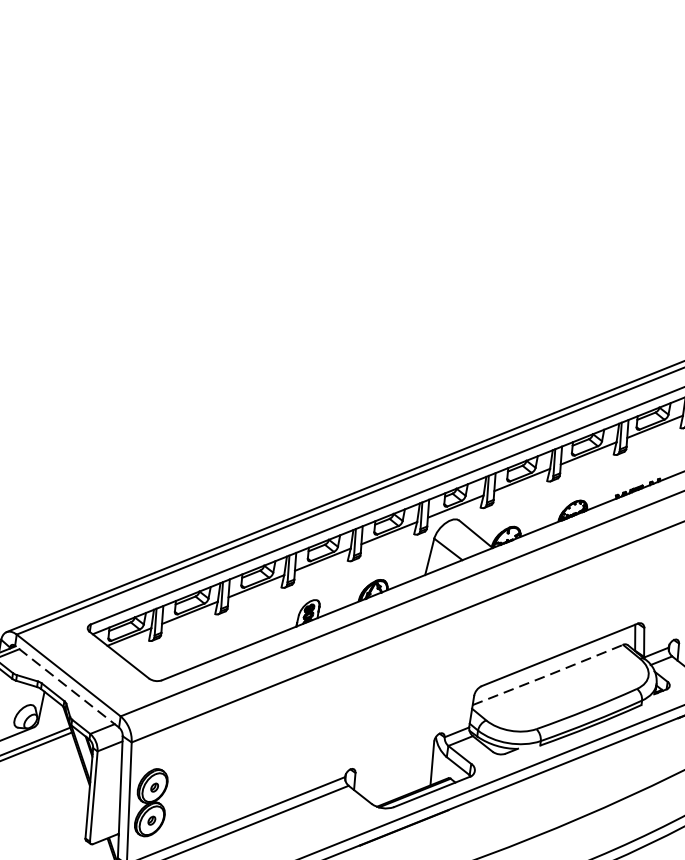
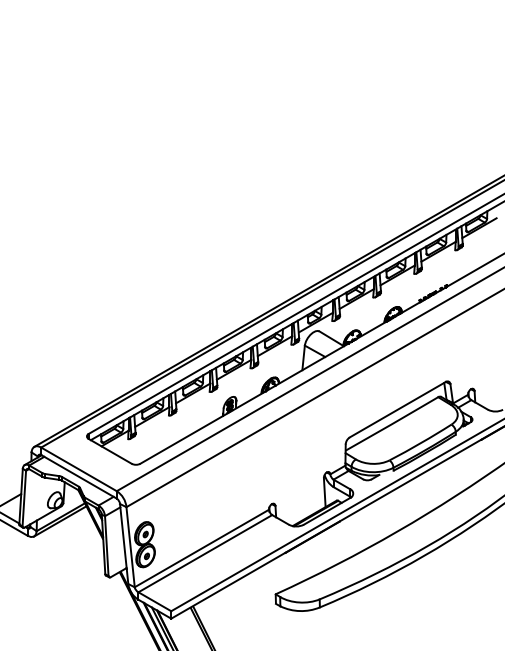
line: (548, 675) -> (392, 424), dashed -> solid
line: (67, 686) -> (79, 476), dashed -> solid

